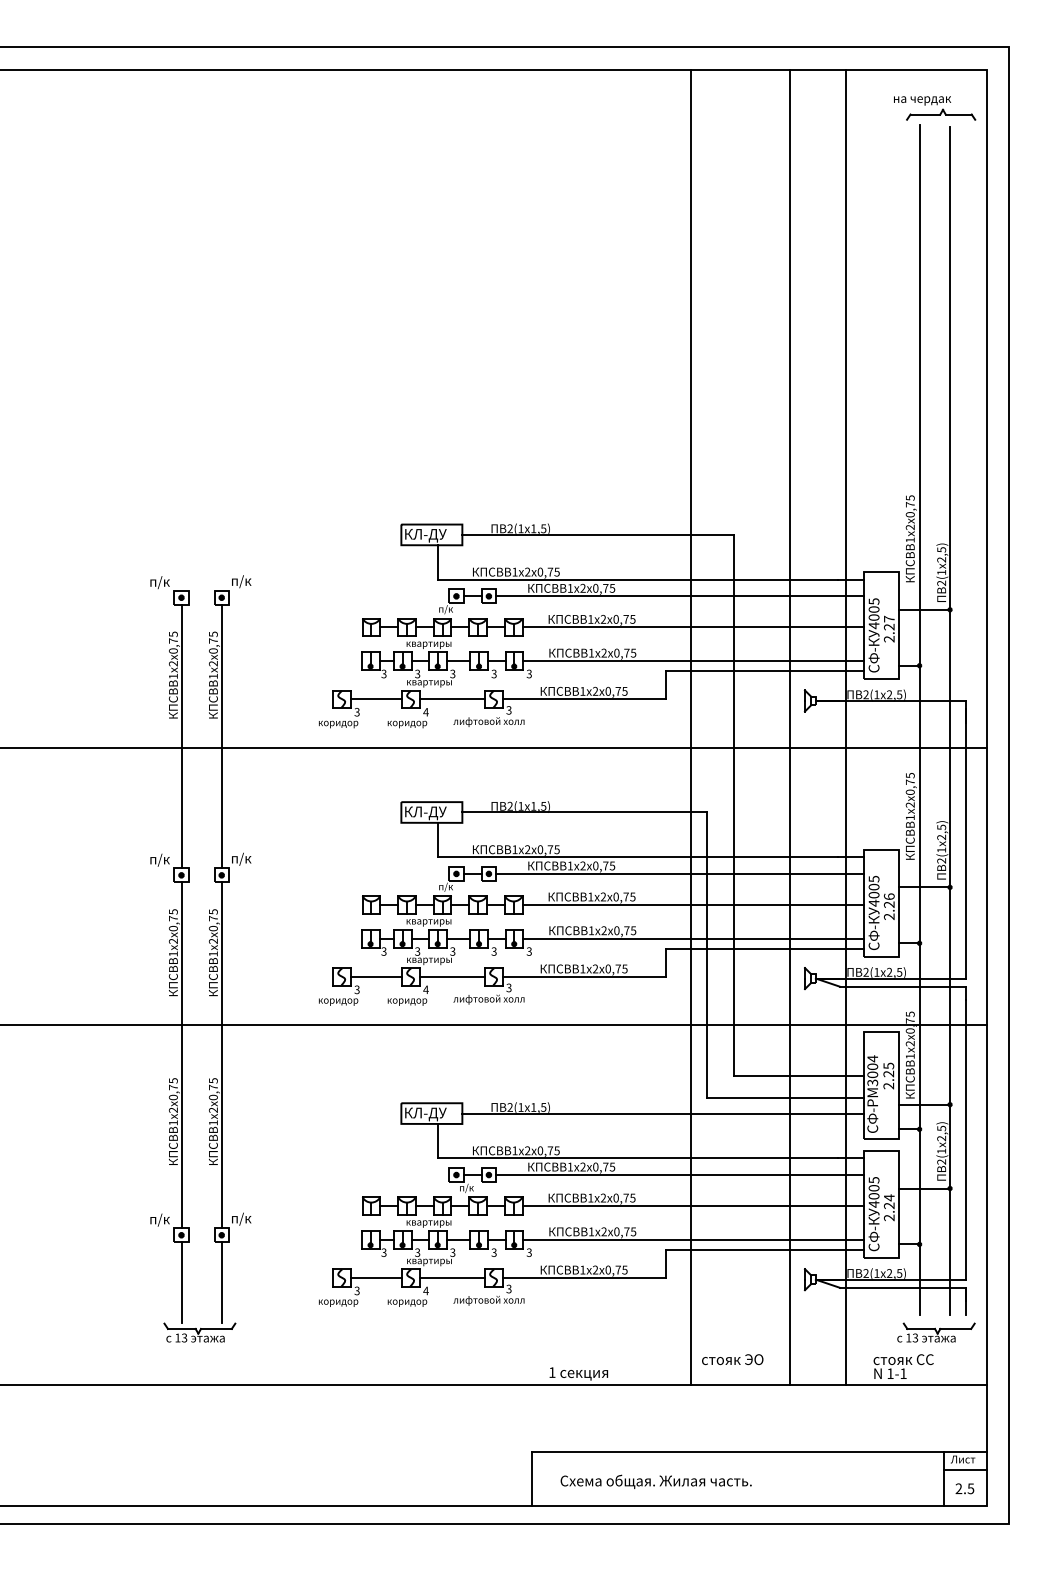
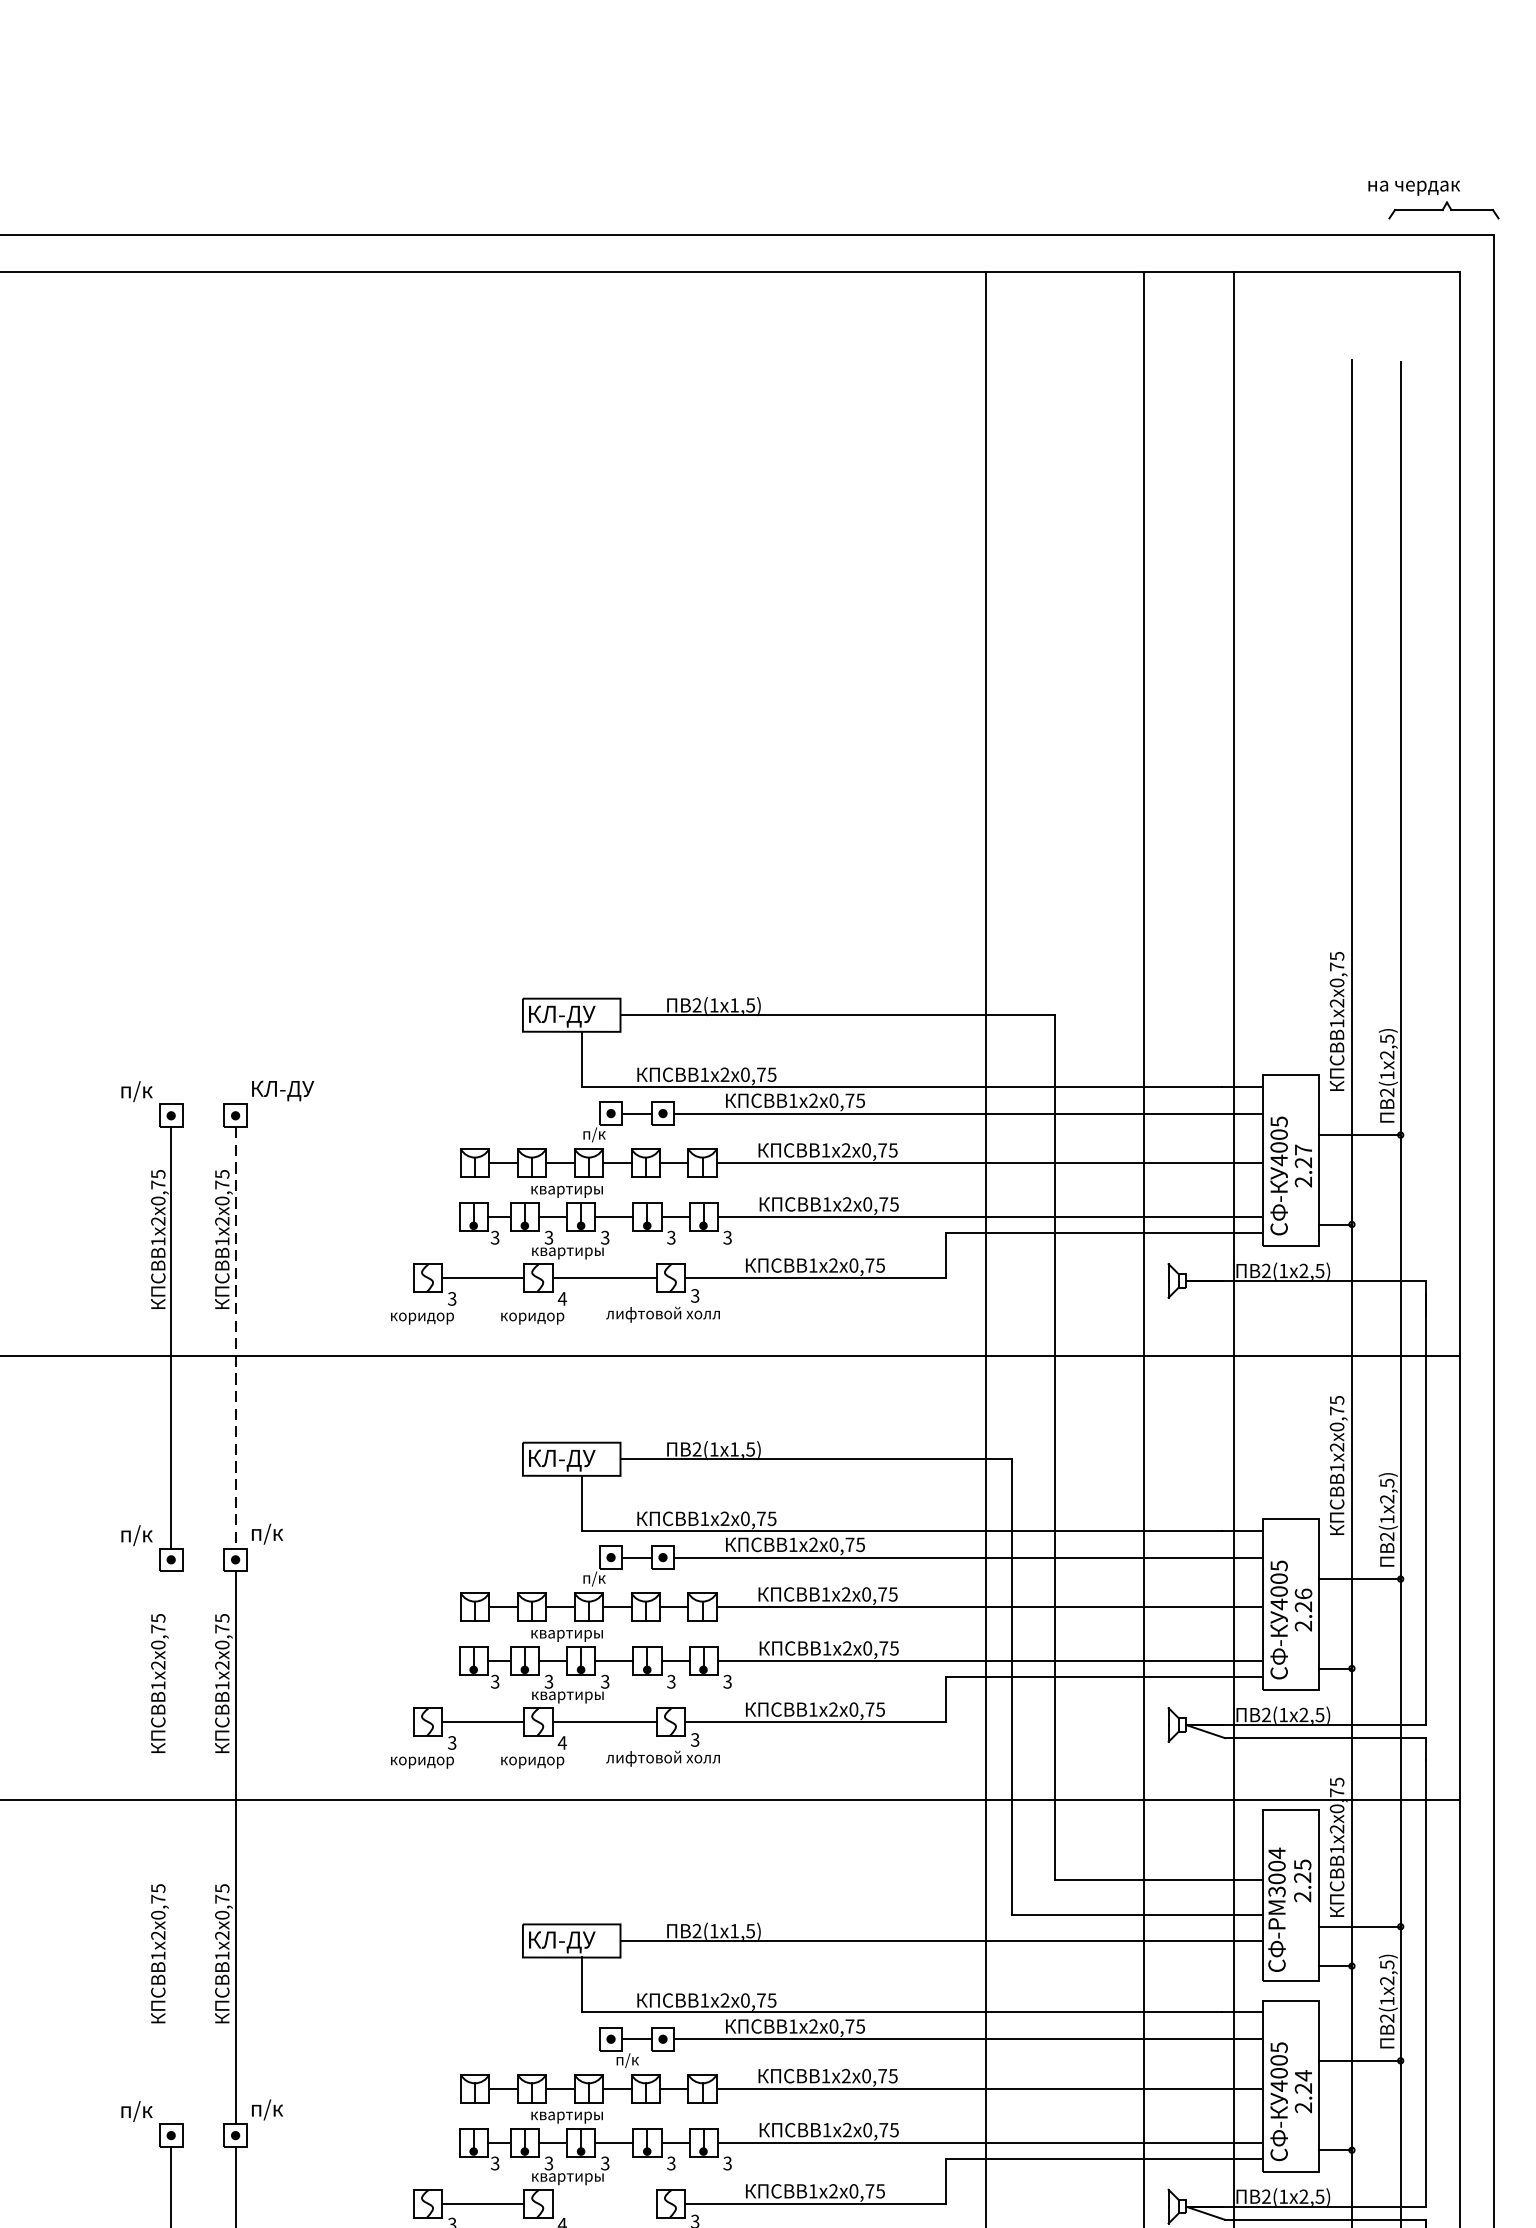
part: (935, 108) -> (1434, 200), moved
text: (251, 581) -> (283, 1089), п/к -> КЛ-ДУ
line: (221, 736) -> (235, 1337), solid -> dashed
line: (181, 1055) -> (171, 1848), removed
line: (452, 1278) -> (604, 2204), removed

